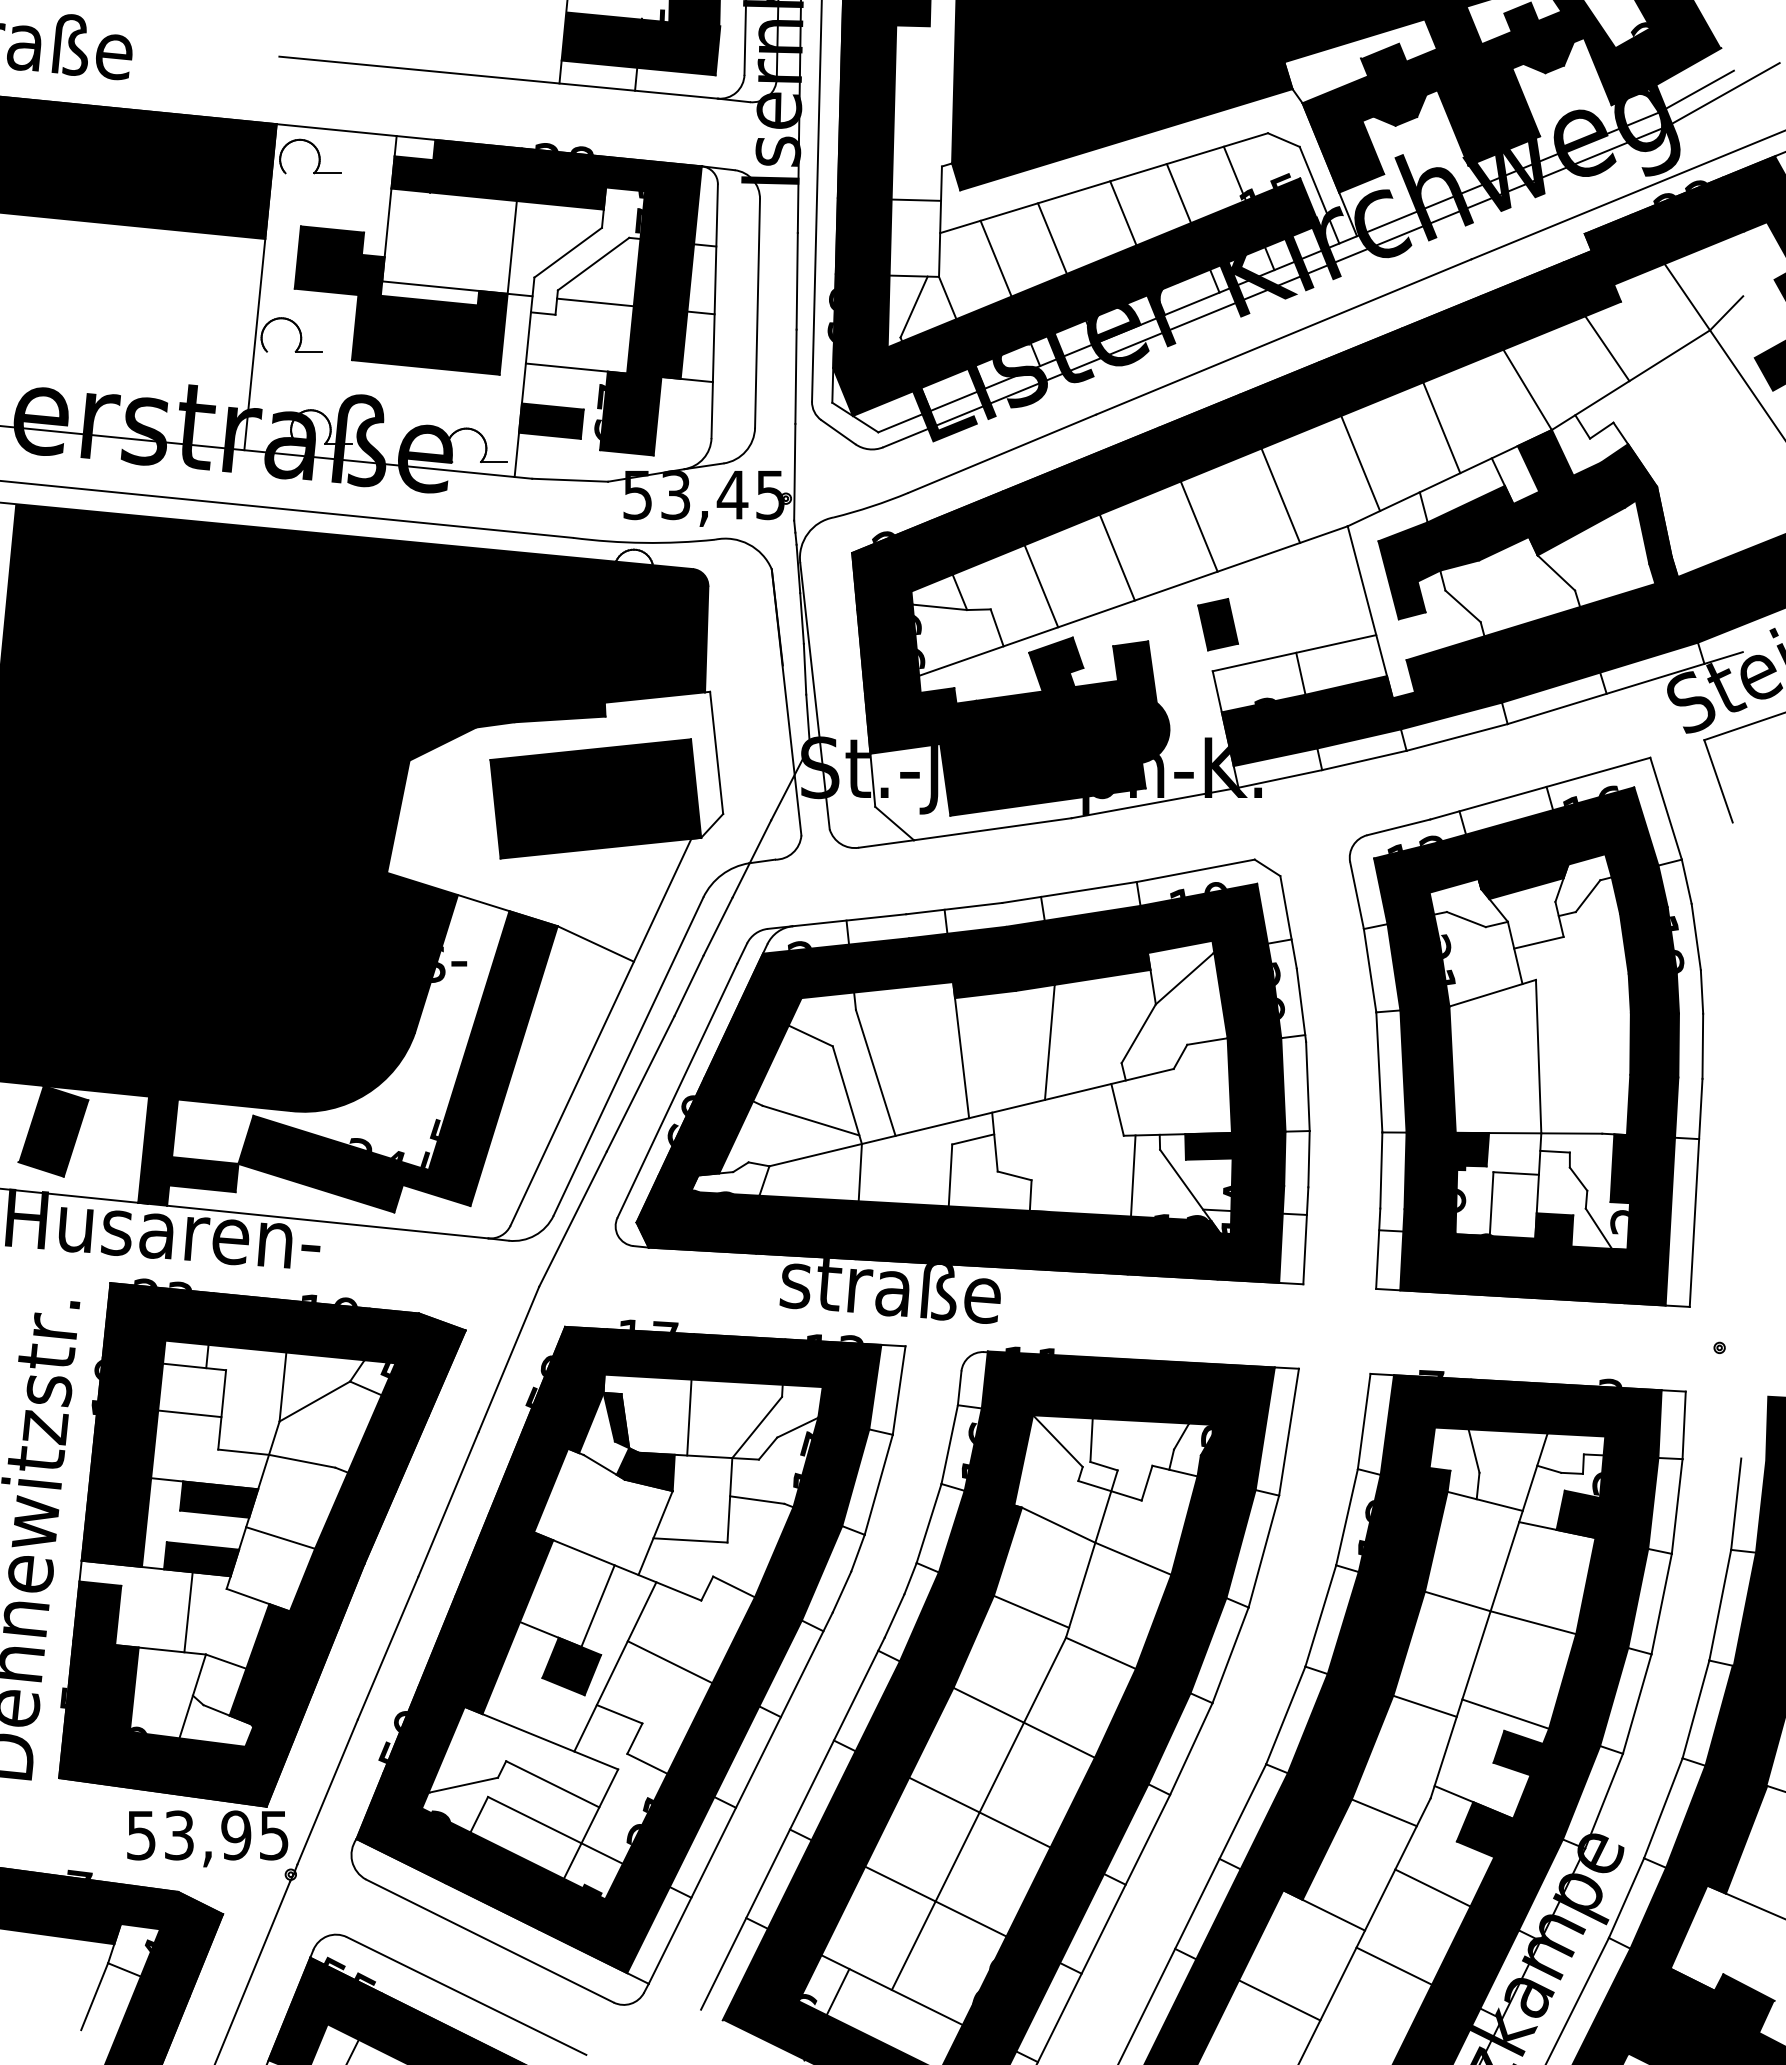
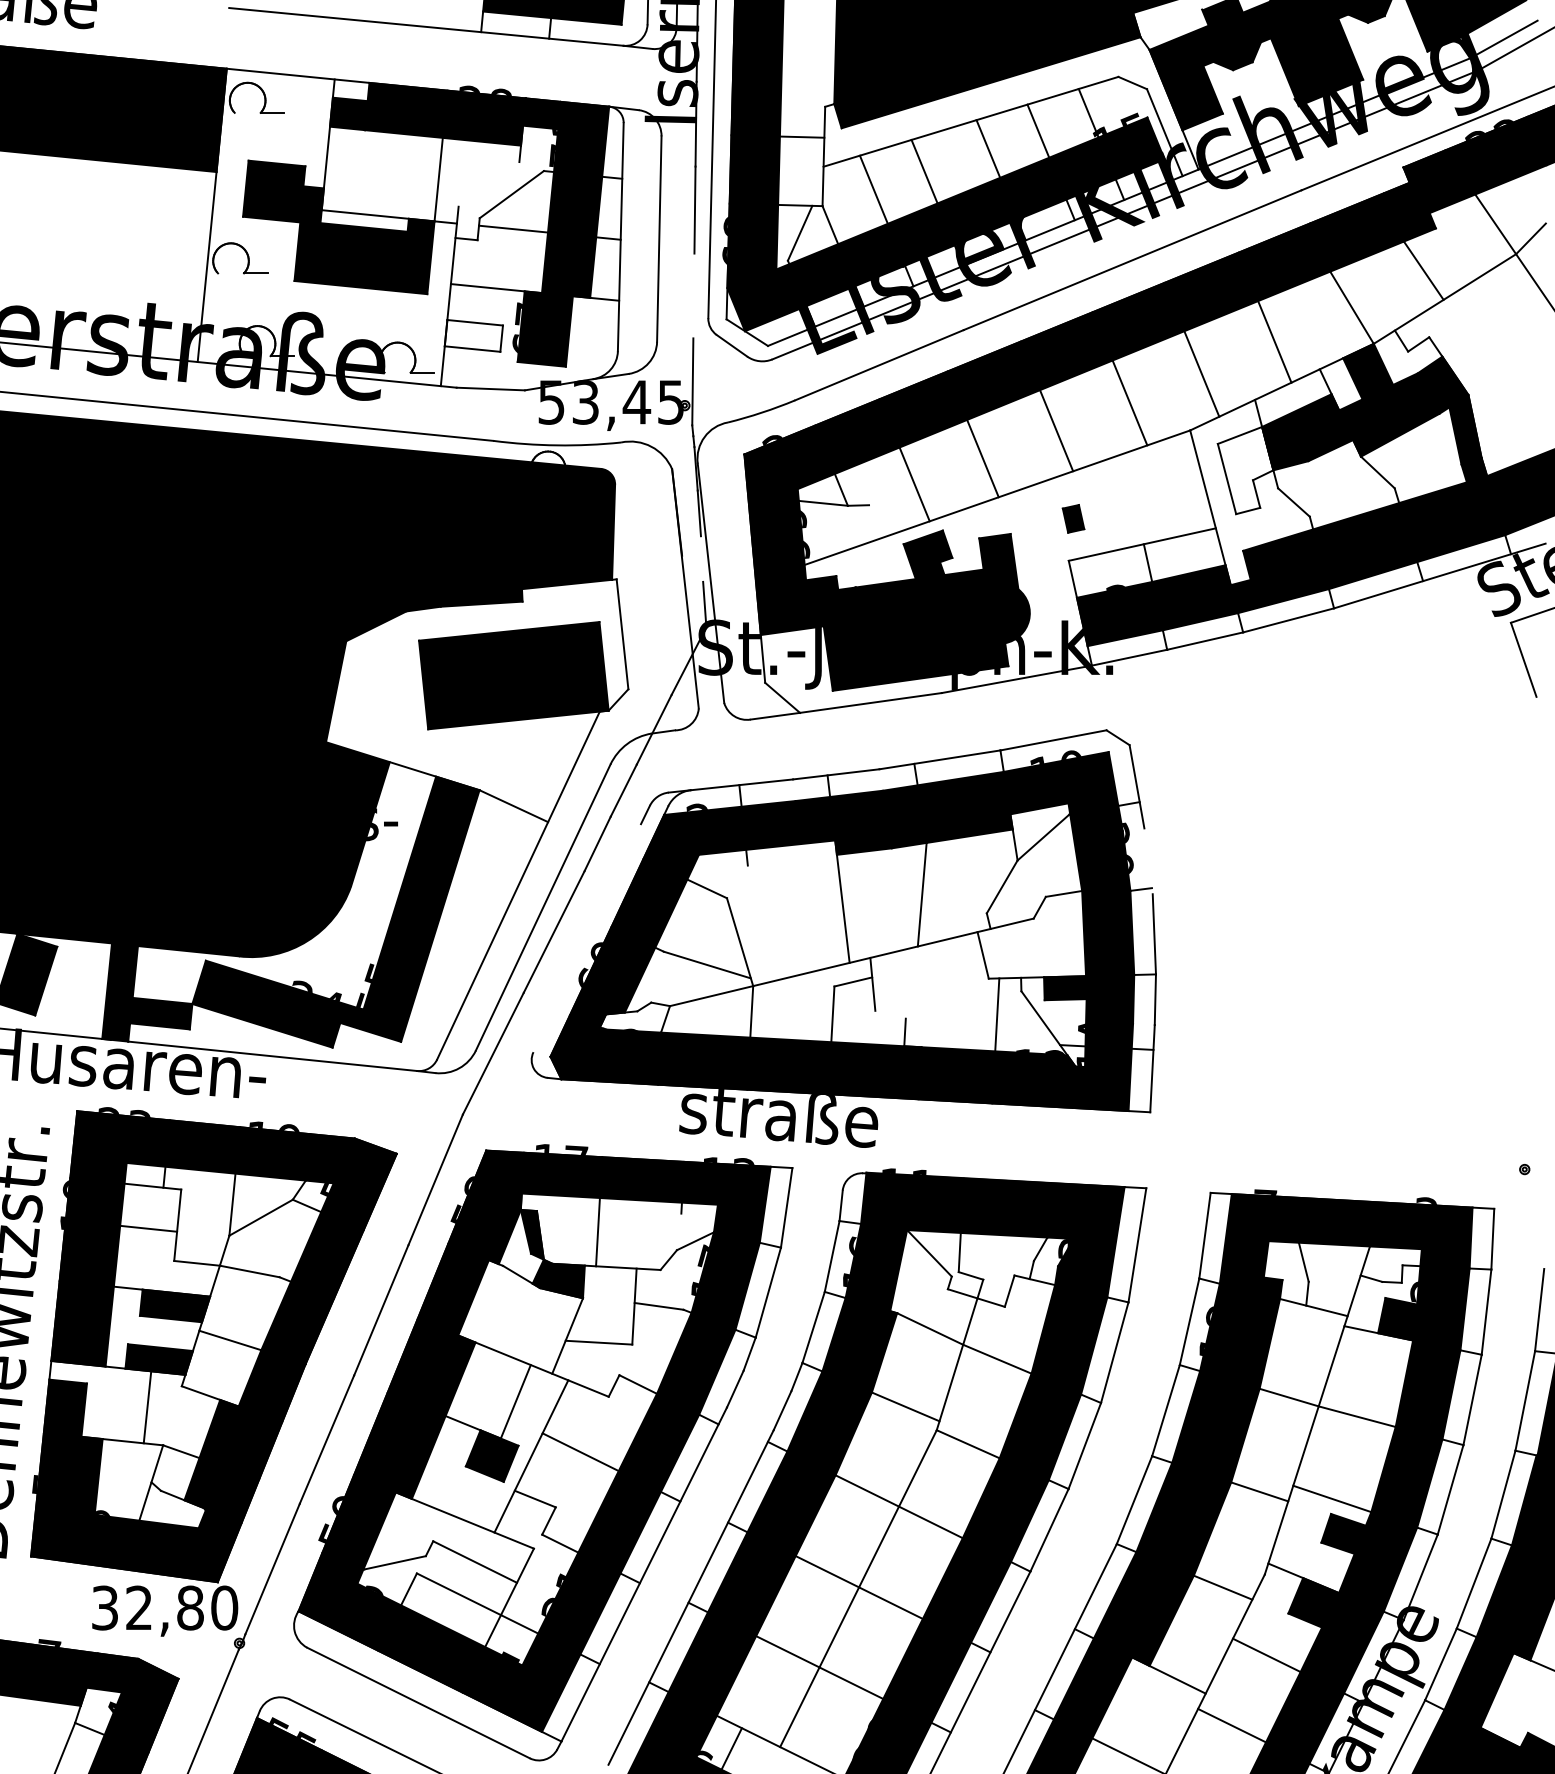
line: (567, 252) -> (488, 184), removed
line: (795, 376) -> (693, 295), removed
fill: (551, 420) -> (473, 335), removed
fill: (1409, 570) -> (1245, 470), removed
part: (1217, 624) -> (1073, 518), size x0.6
line: (996, 627) -> (874, 521), removed
line: (804, 668) -> (701, 558), removed
line: (1301, 1004) -> (1148, 860), removed
part: (1526, 1031) -> (1350, 884), removed
line: (875, 1072) -> (765, 921), removed
line: (677, 1090) -> (587, 937), removed
line: (1014, 1175) -> (890, 1014), removed
line: (757, 1427) -> (659, 1241), removed
text: (208, 1835) -> (165, 1608), 53,95 -> 32,80

